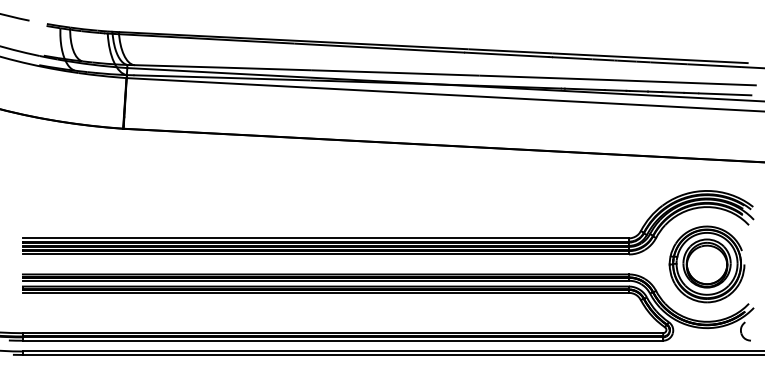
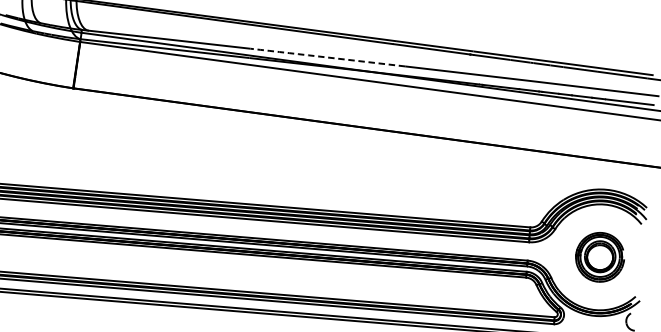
arc: (395, 72) -> (328, 57), solid -> dashed
part: (706, 264) -> (599, 257), size x0.7

